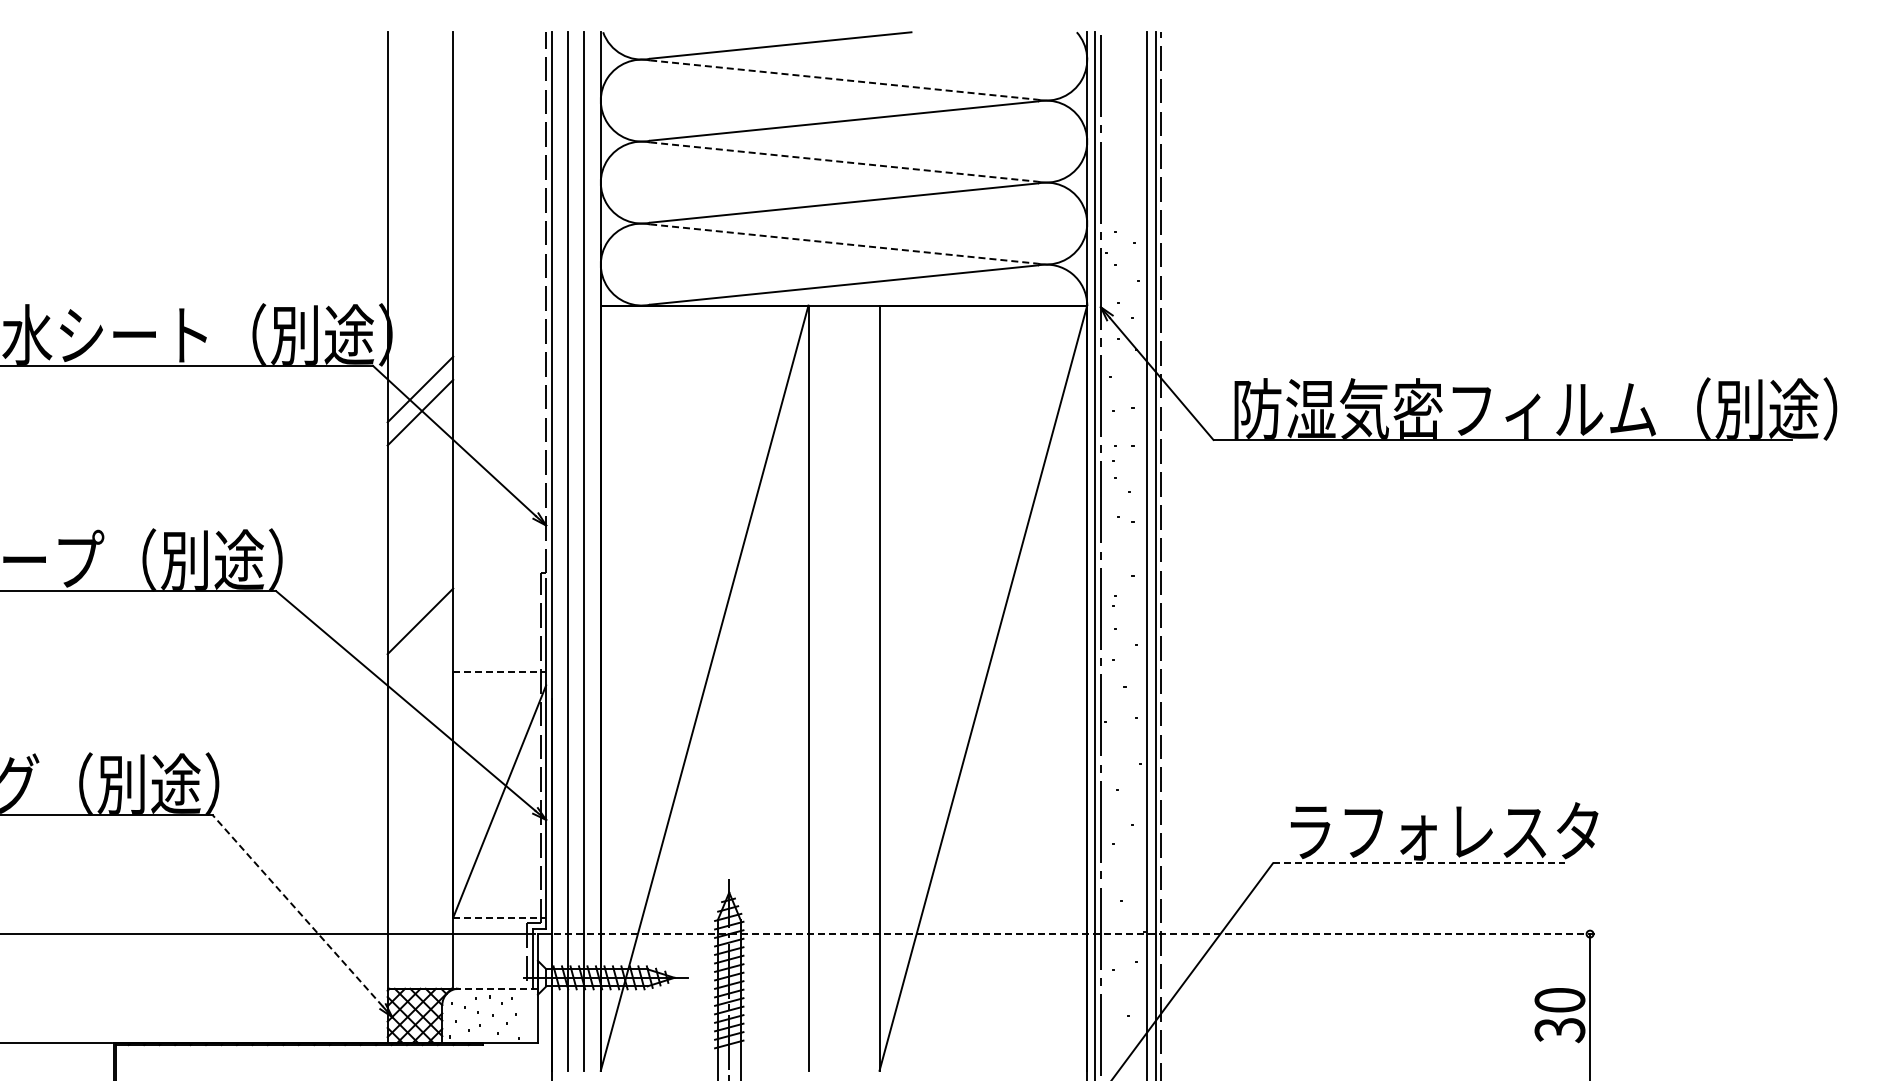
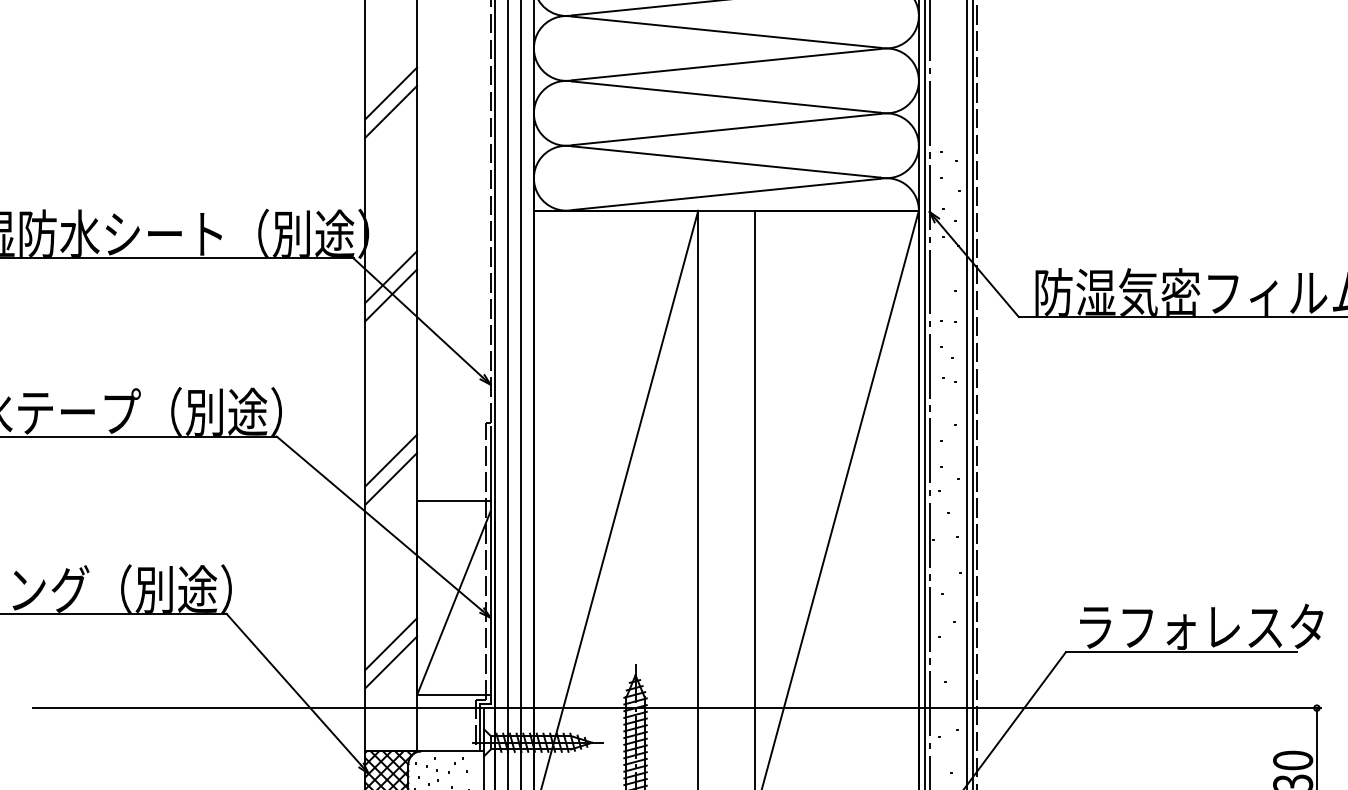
line: (844, 80) -> (726, 32), dashed -> solid
line: (420, 157) -> (391, 93), added
line: (844, 162) -> (726, 97), dashed -> solid
line: (420, 180) -> (391, 111), added
line: (844, 244) -> (726, 162), dashed -> solid
line: (420, 644) -> (391, 478), added
line: (500, 671) -> (454, 500), dashed -> solid
line: (420, 853) -> (391, 644), added
line: (1419, 863) -> (1181, 652), dashed -> solid
line: (420, 876) -> (391, 662), added
line: (297, 910) -> (293, 689), dashed -> solid
line: (500, 917) -> (454, 695), dashed -> solid
line: (1074, 934) -> (908, 708), dashed -> solid
line: (498, 988) -> (452, 751), dashed -> solid

